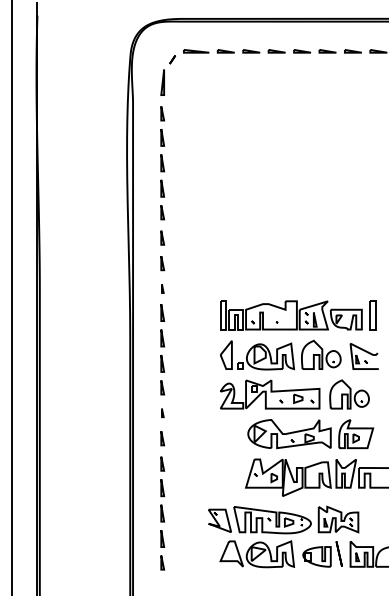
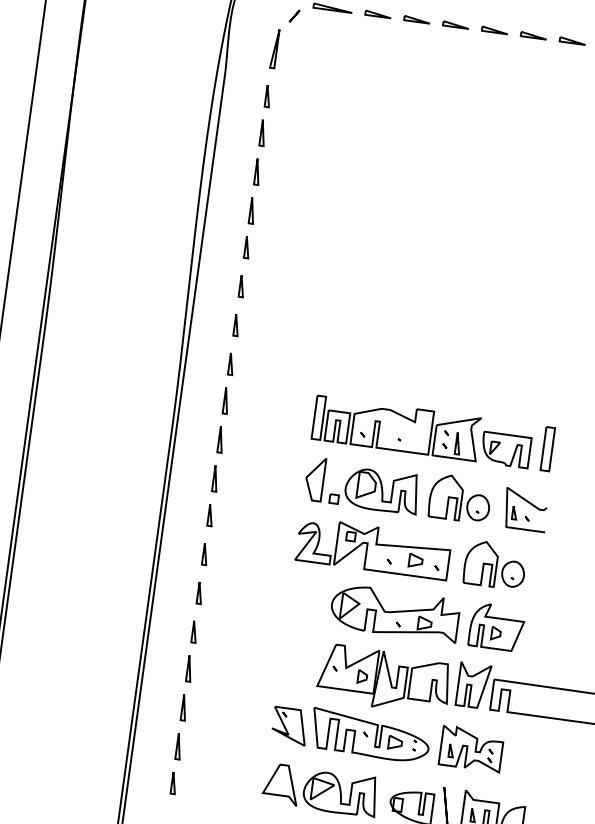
part: (162, 288) -> (231, 363), size x1.67
part: (162, 412) -> (205, 553), size x1.67
part: (283, 519) -> (387, 737), moved

